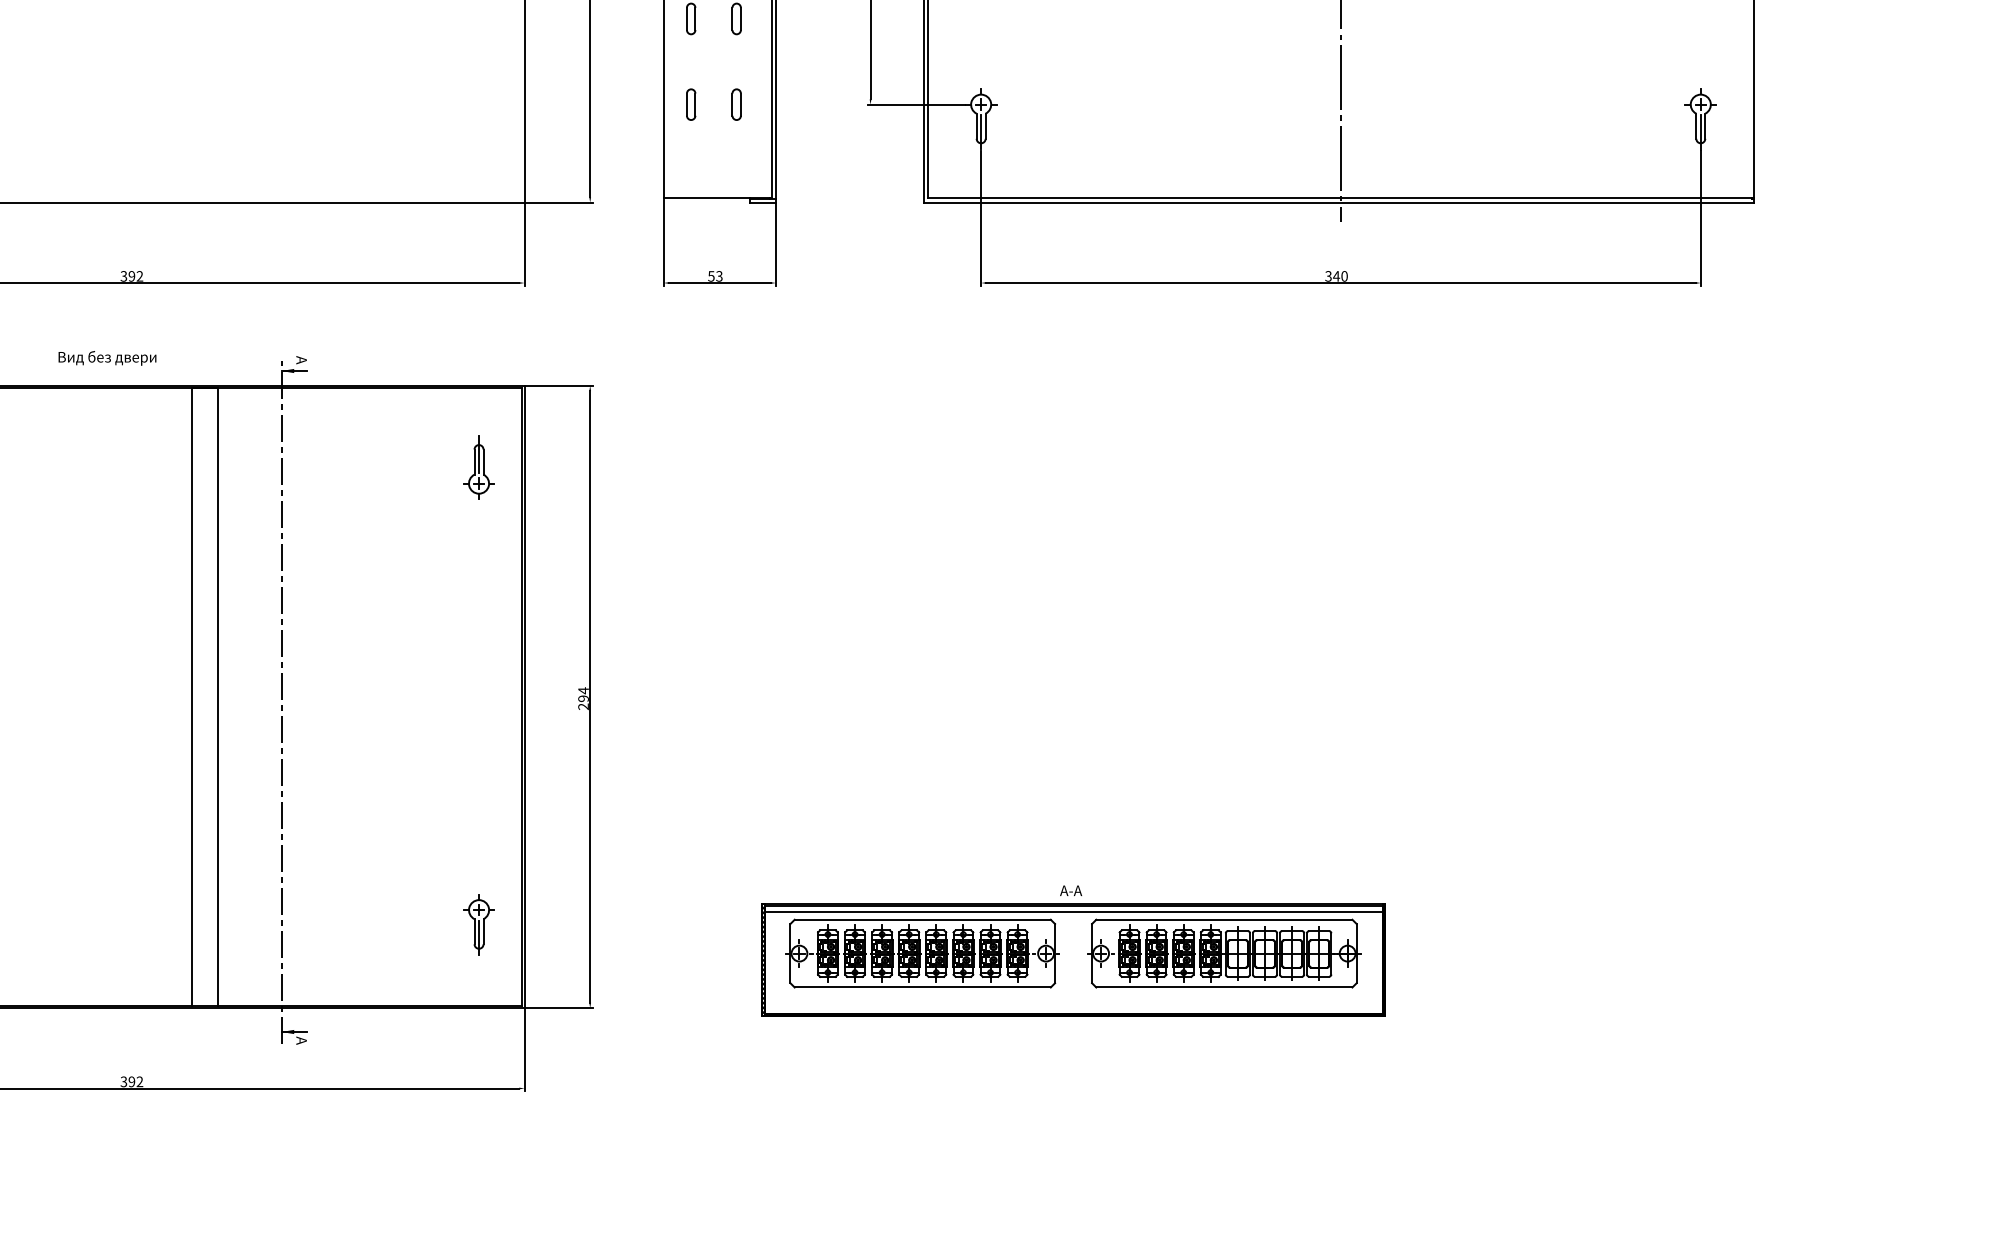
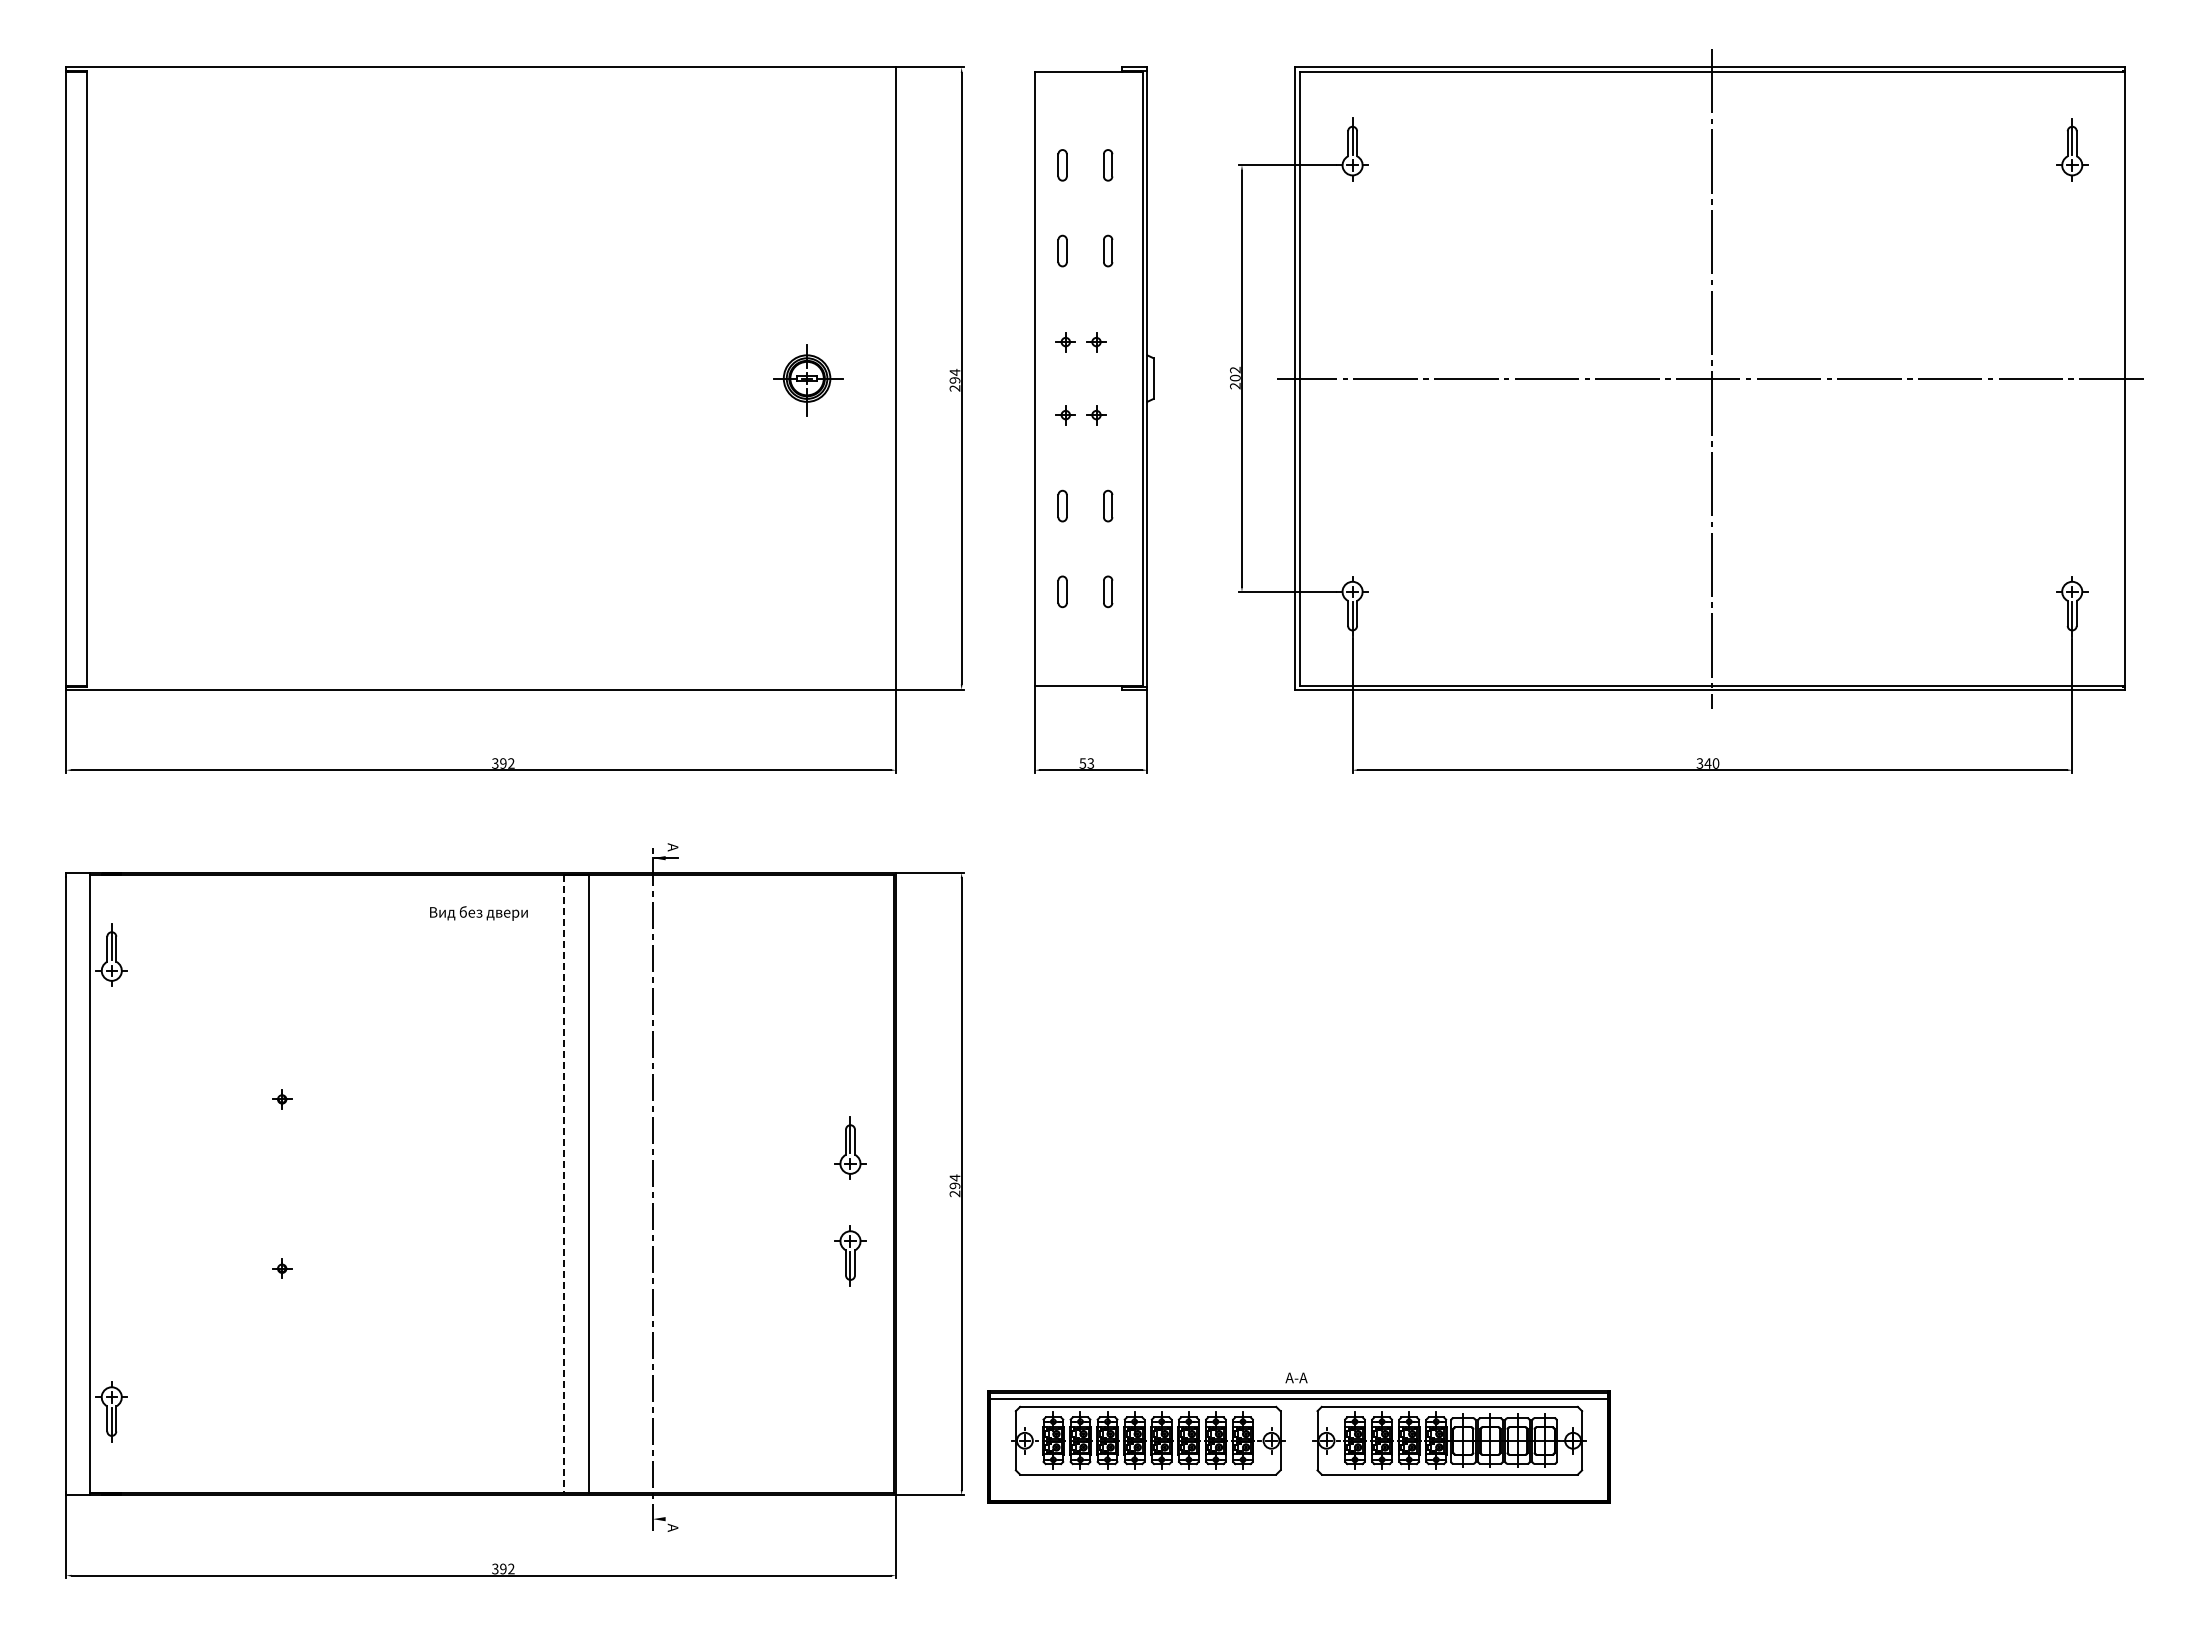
text: (107, 358) -> (478, 913), moved
part: (479, 467) -> (850, 1147), moved
line: (192, 697) -> (563, 1184), solid -> dashed
part: (479, 924) -> (850, 1255), moved
part: (1073, 950) -> (1298, 1437), moved
line: (294, 1032) -> (665, 1519), removed

